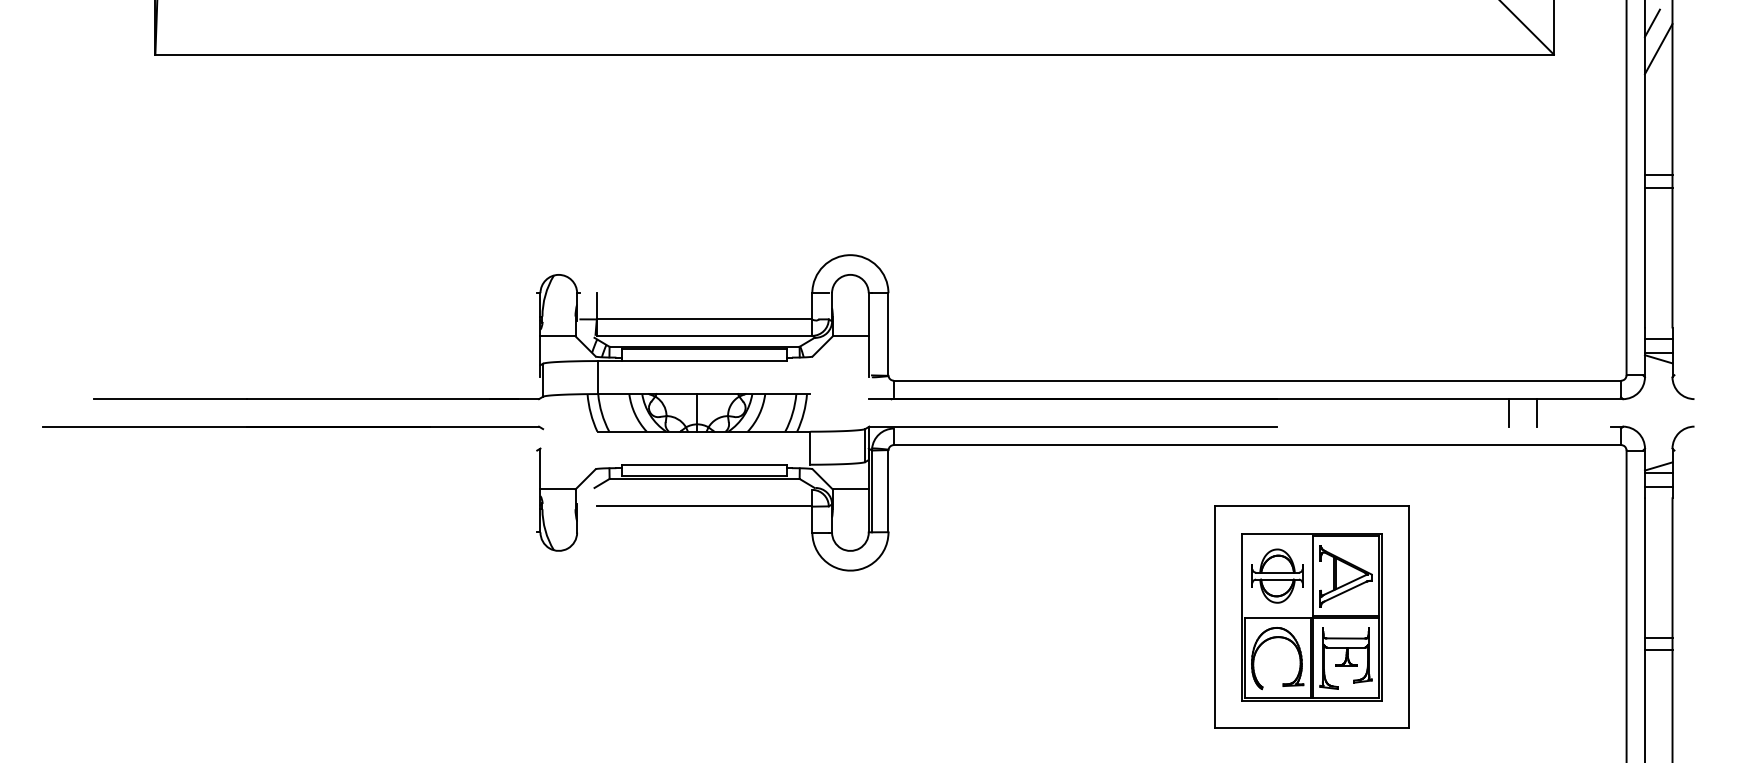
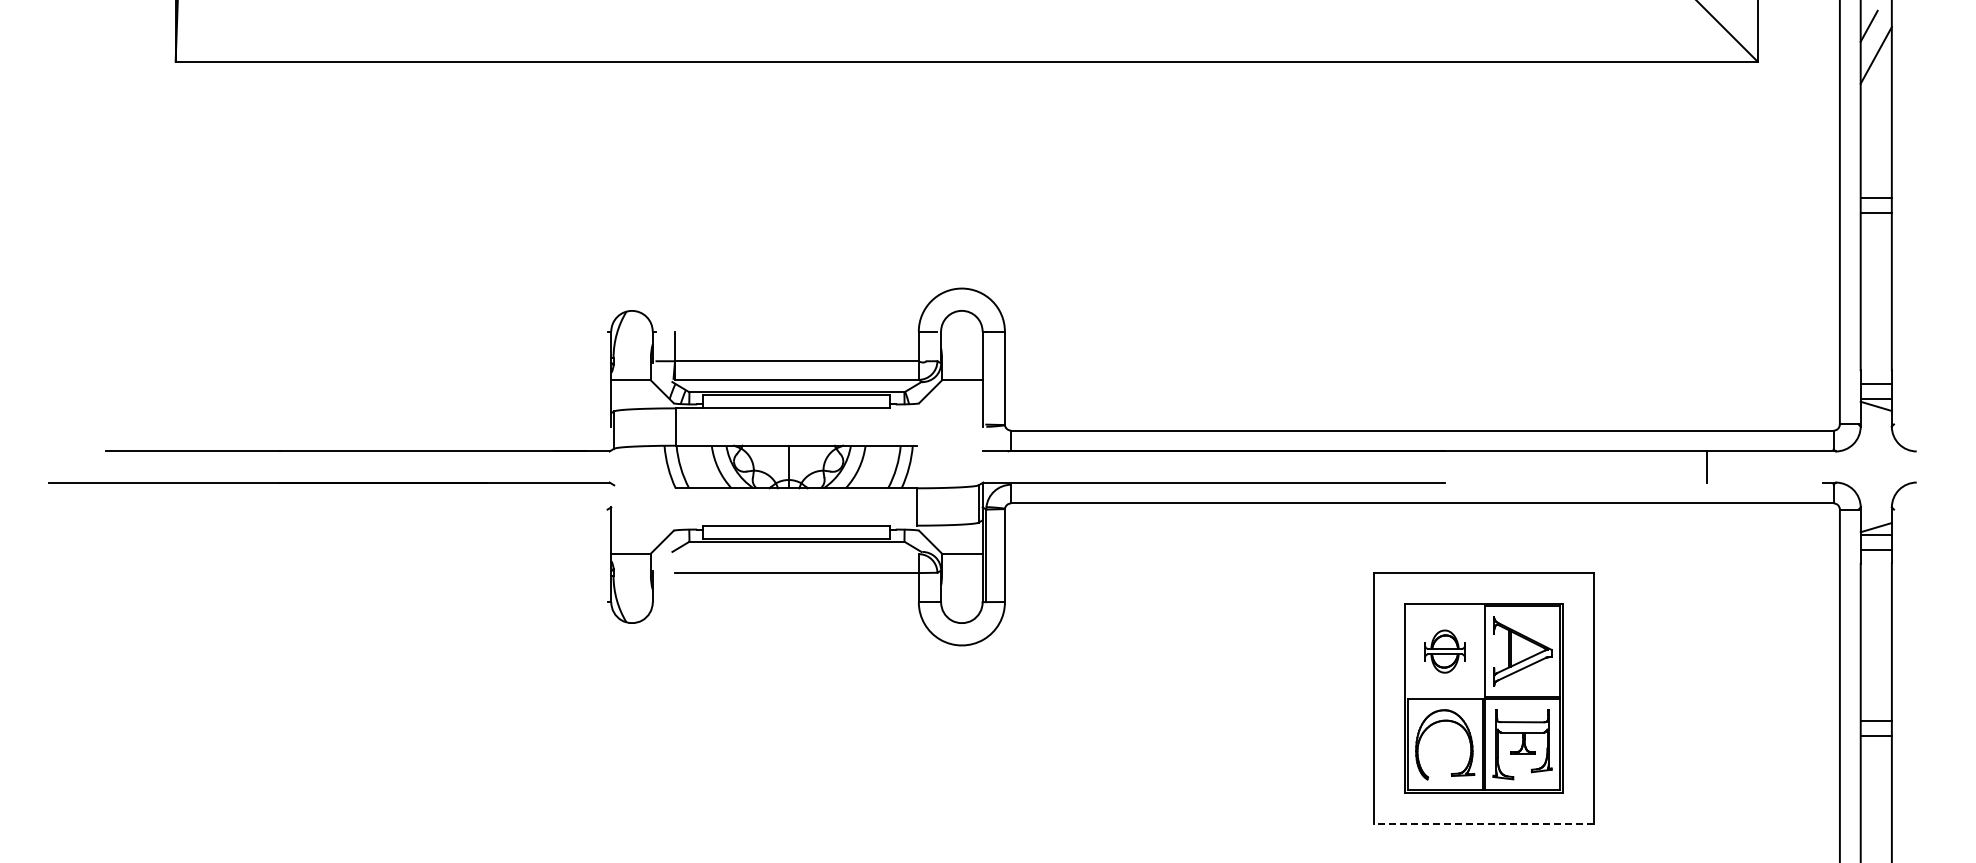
line: (1536, 412) -> (1738, 466), removed
part: (1277, 575) -> (1444, 651), size x0.7
line: (1311, 728) -> (1483, 823), solid -> dashed

